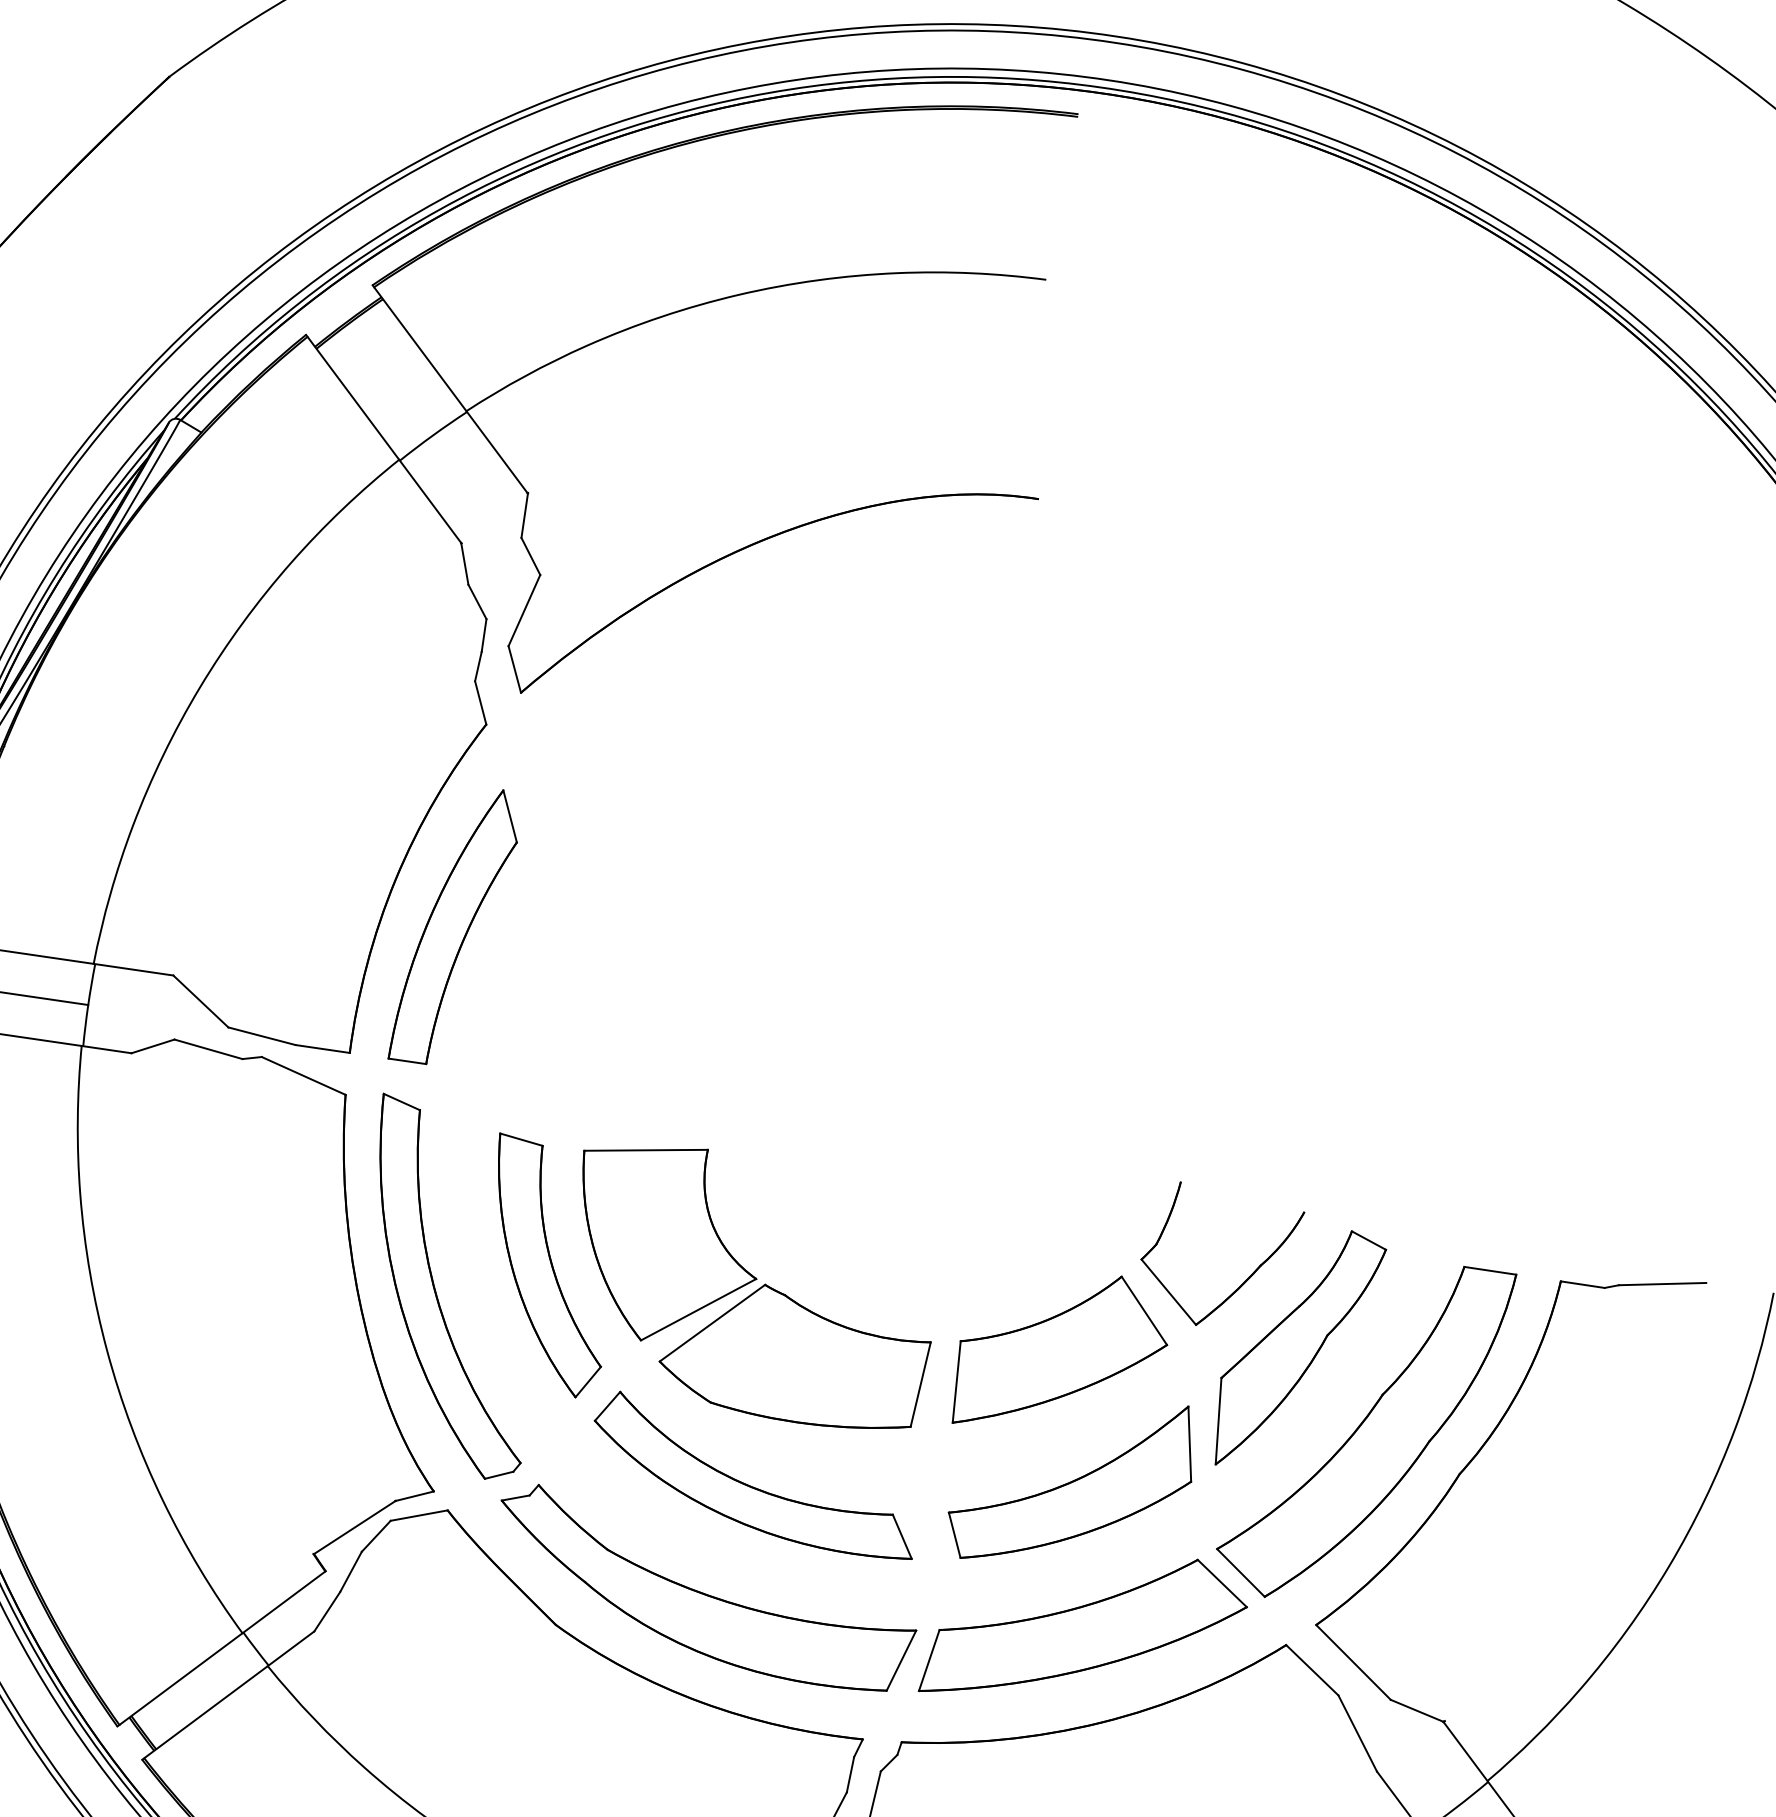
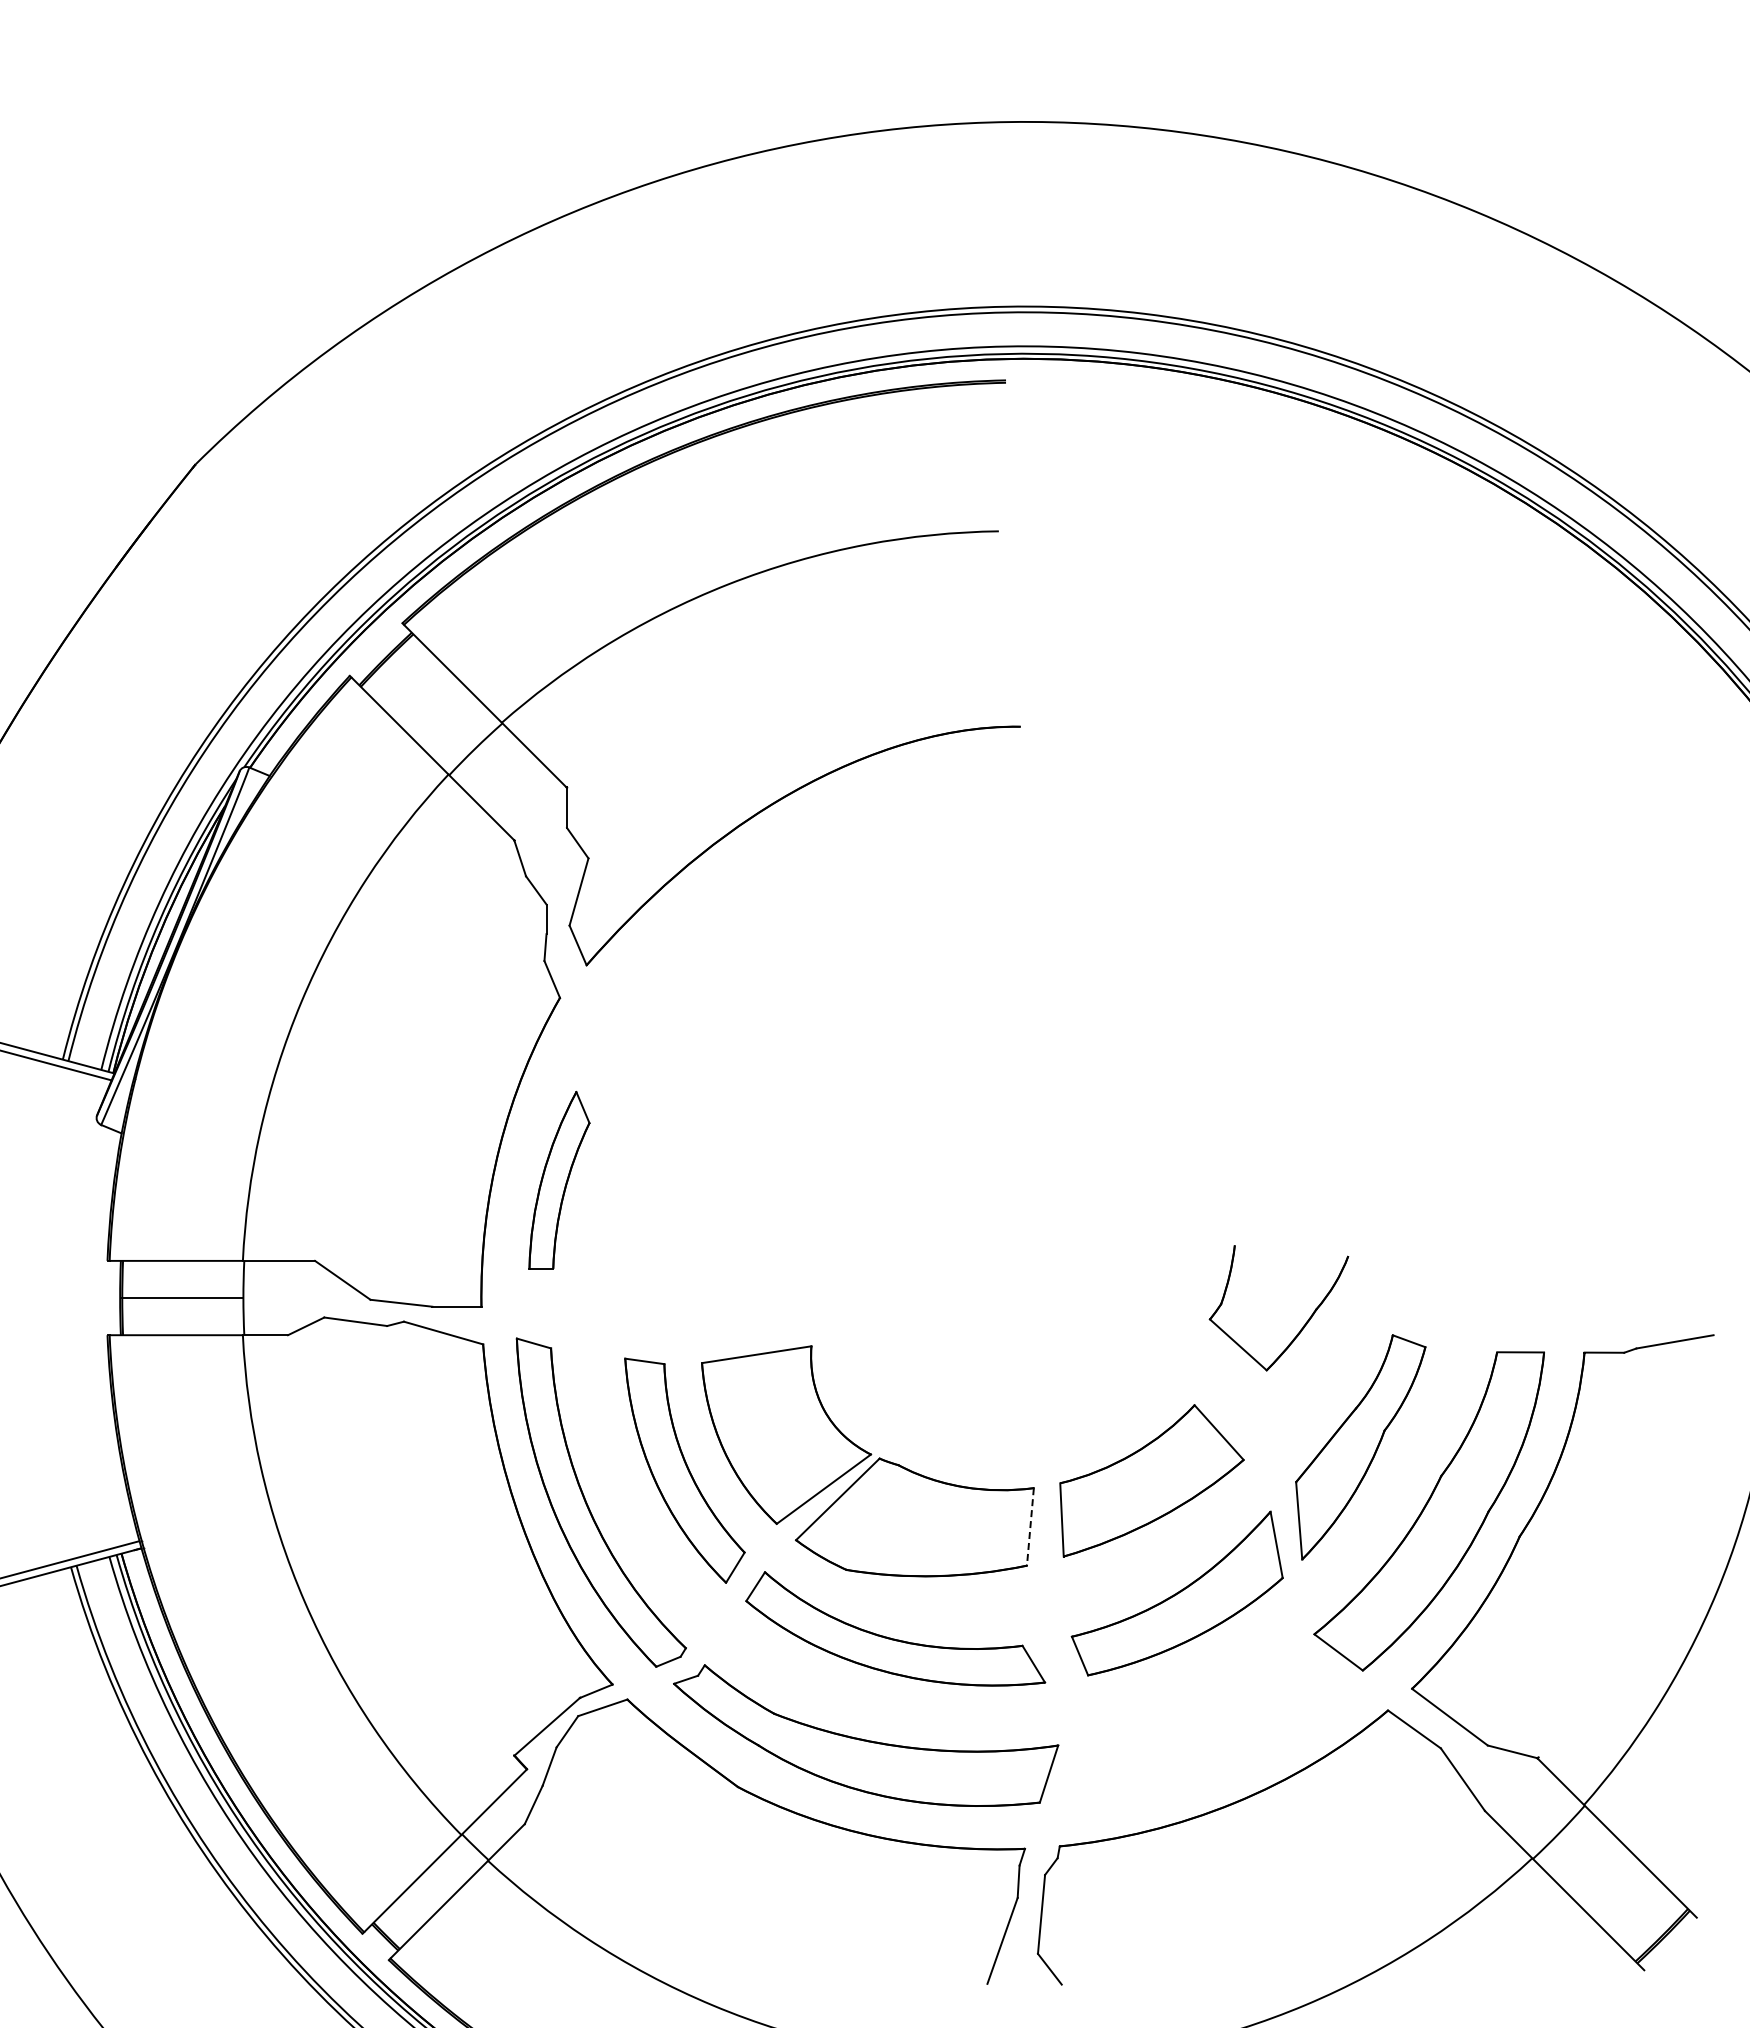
part: (456, 926) -> (559, 1180), size x0.7
part: (1243, 1281) -> (1303, 1325), moved
line: (920, 1384) -> (1030, 1526), solid -> dashed
part: (1085, 1629) -> (1208, 1722), removed

